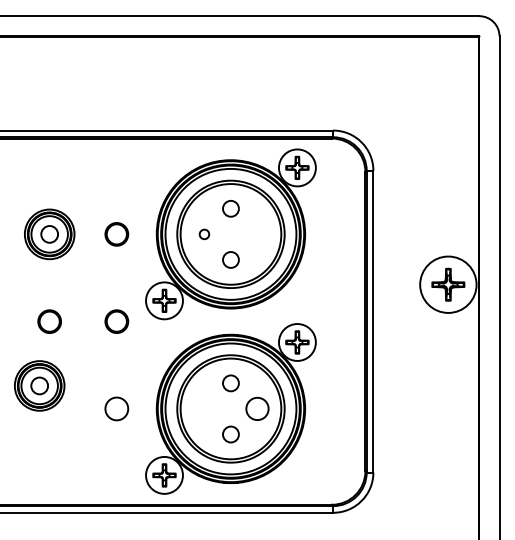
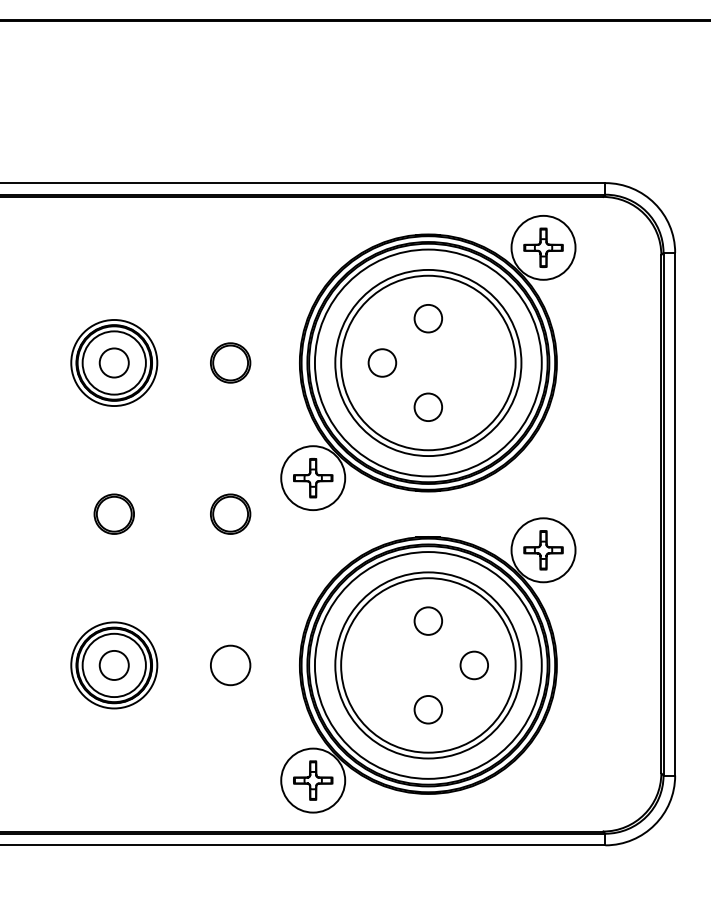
circle: (204, 234) -> (382, 363), size x1.67
part: (39, 385) -> (113, 664), moved
circle: (257, 408) -> (474, 664), size x0.71

